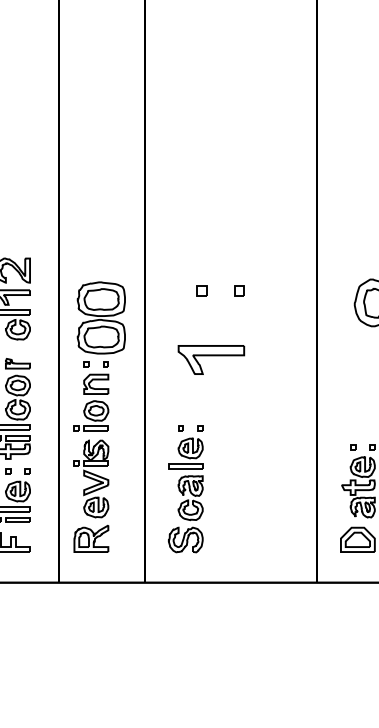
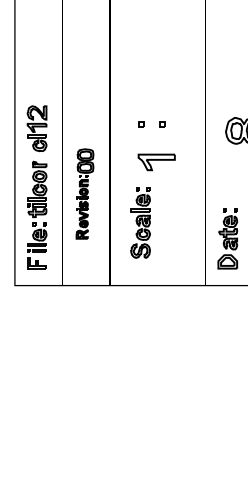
part: (210, 360) -> (156, 162), moved
part: (98, 416) -> (84, 193), size x0.6
part: (185, 488) -> (140, 222), moved

